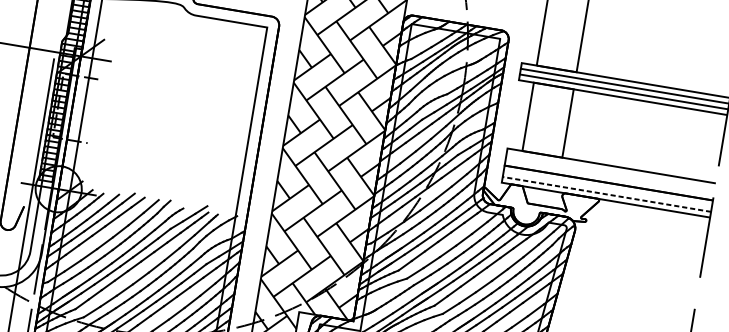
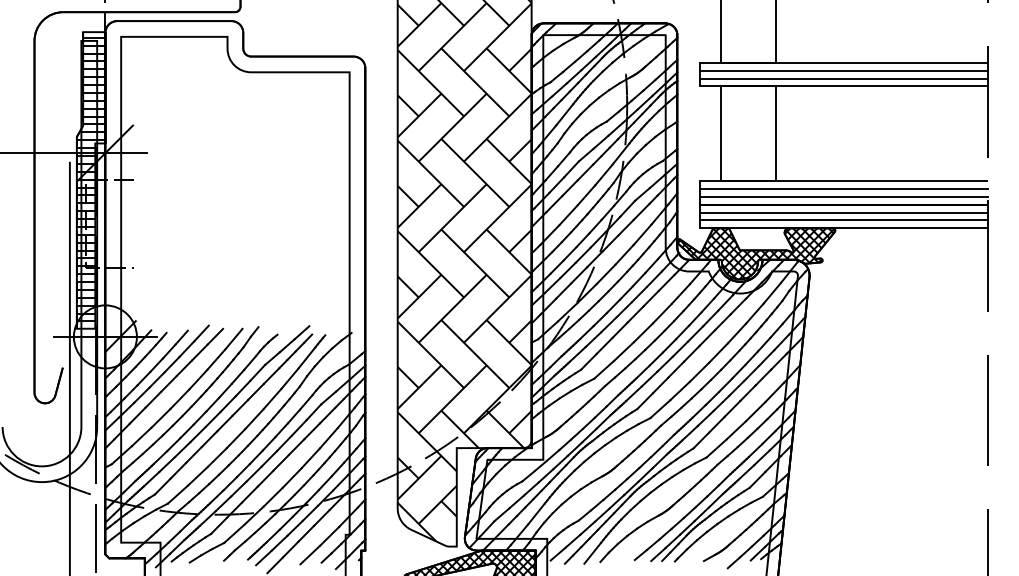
line: (610, 171) -> (844, 188), added
line: (609, 177) -> (844, 196), added
line: (608, 188) -> (844, 212), added
line: (606, 194) -> (843, 220), dashed -> solid
hatch: (538, 207) -> (755, 253), added

